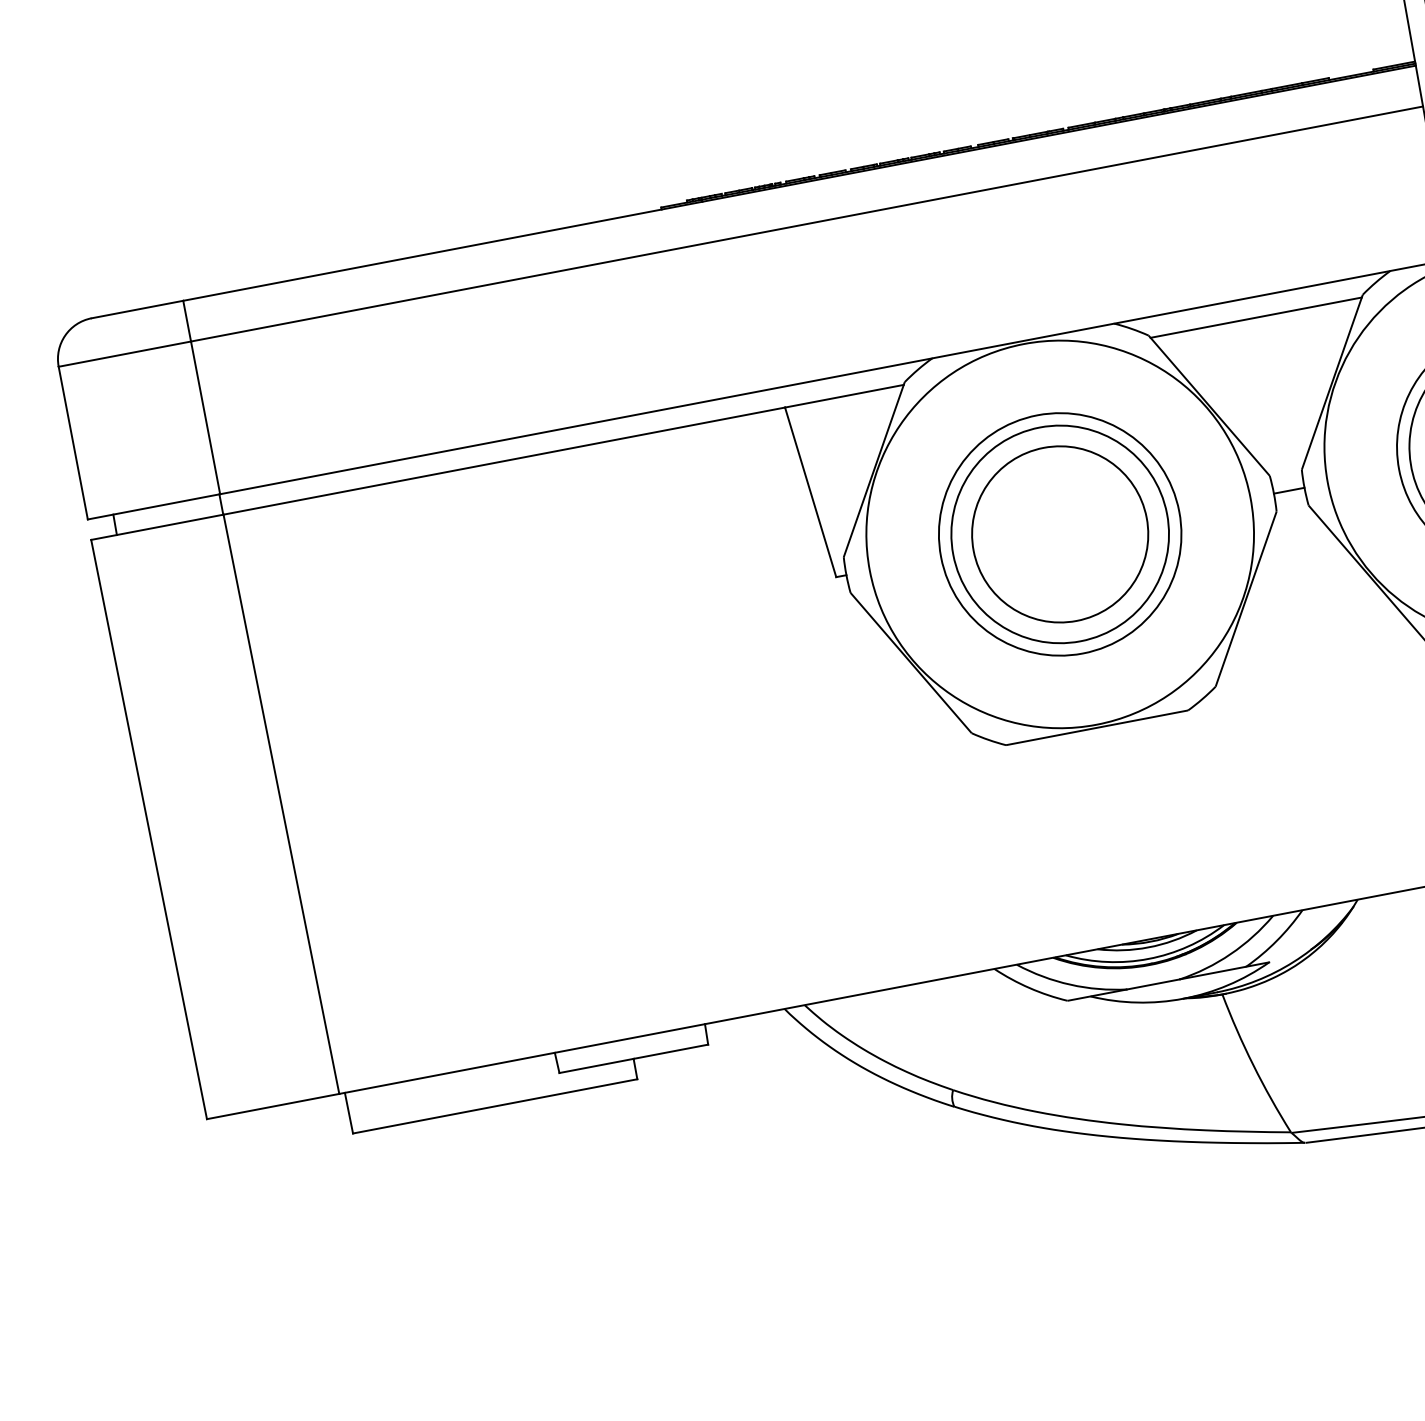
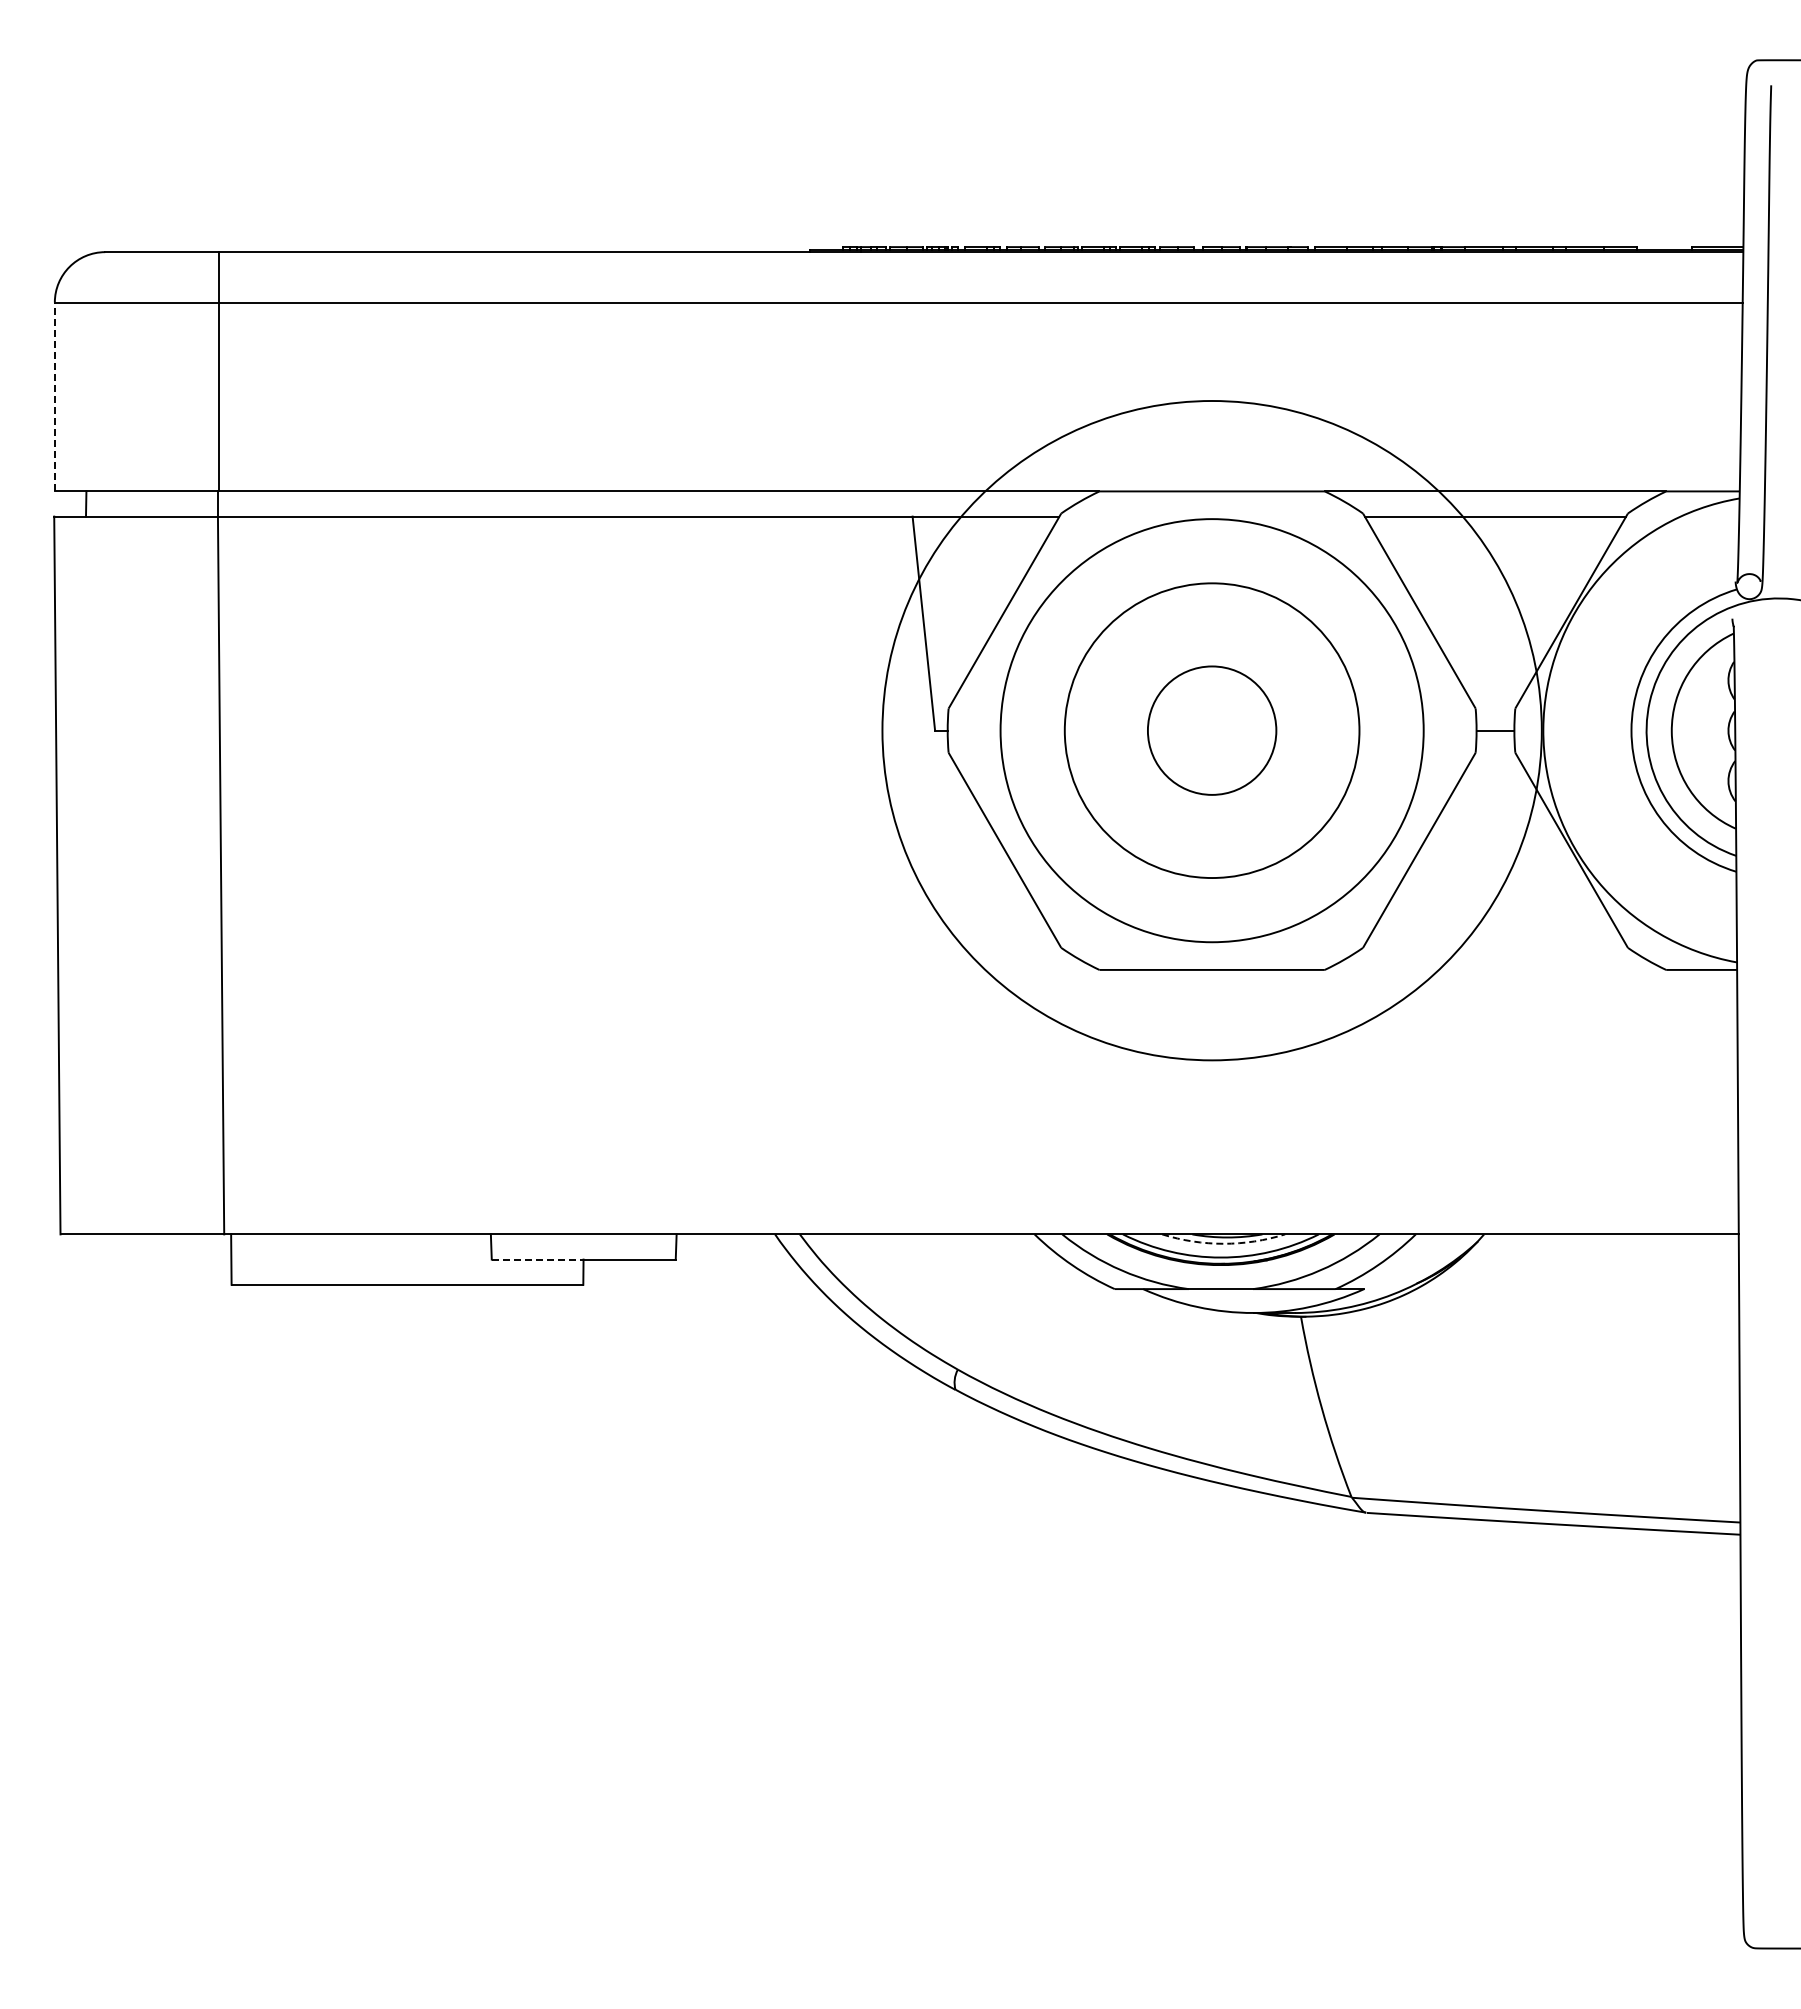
line: (72, 442) -> (54, 396), solid -> dashed
circle: (1059, 534) -> (1211, 730), size x1.4
circle: (1059, 534) -> (1211, 730), size x1.6
circle: (1060, 534) -> (1212, 730), size x0.6
arc: (1148, 947) -> (1223, 1243), solid -> dashed
line: (596, 1065) -> (537, 1259), solid -> dashed

